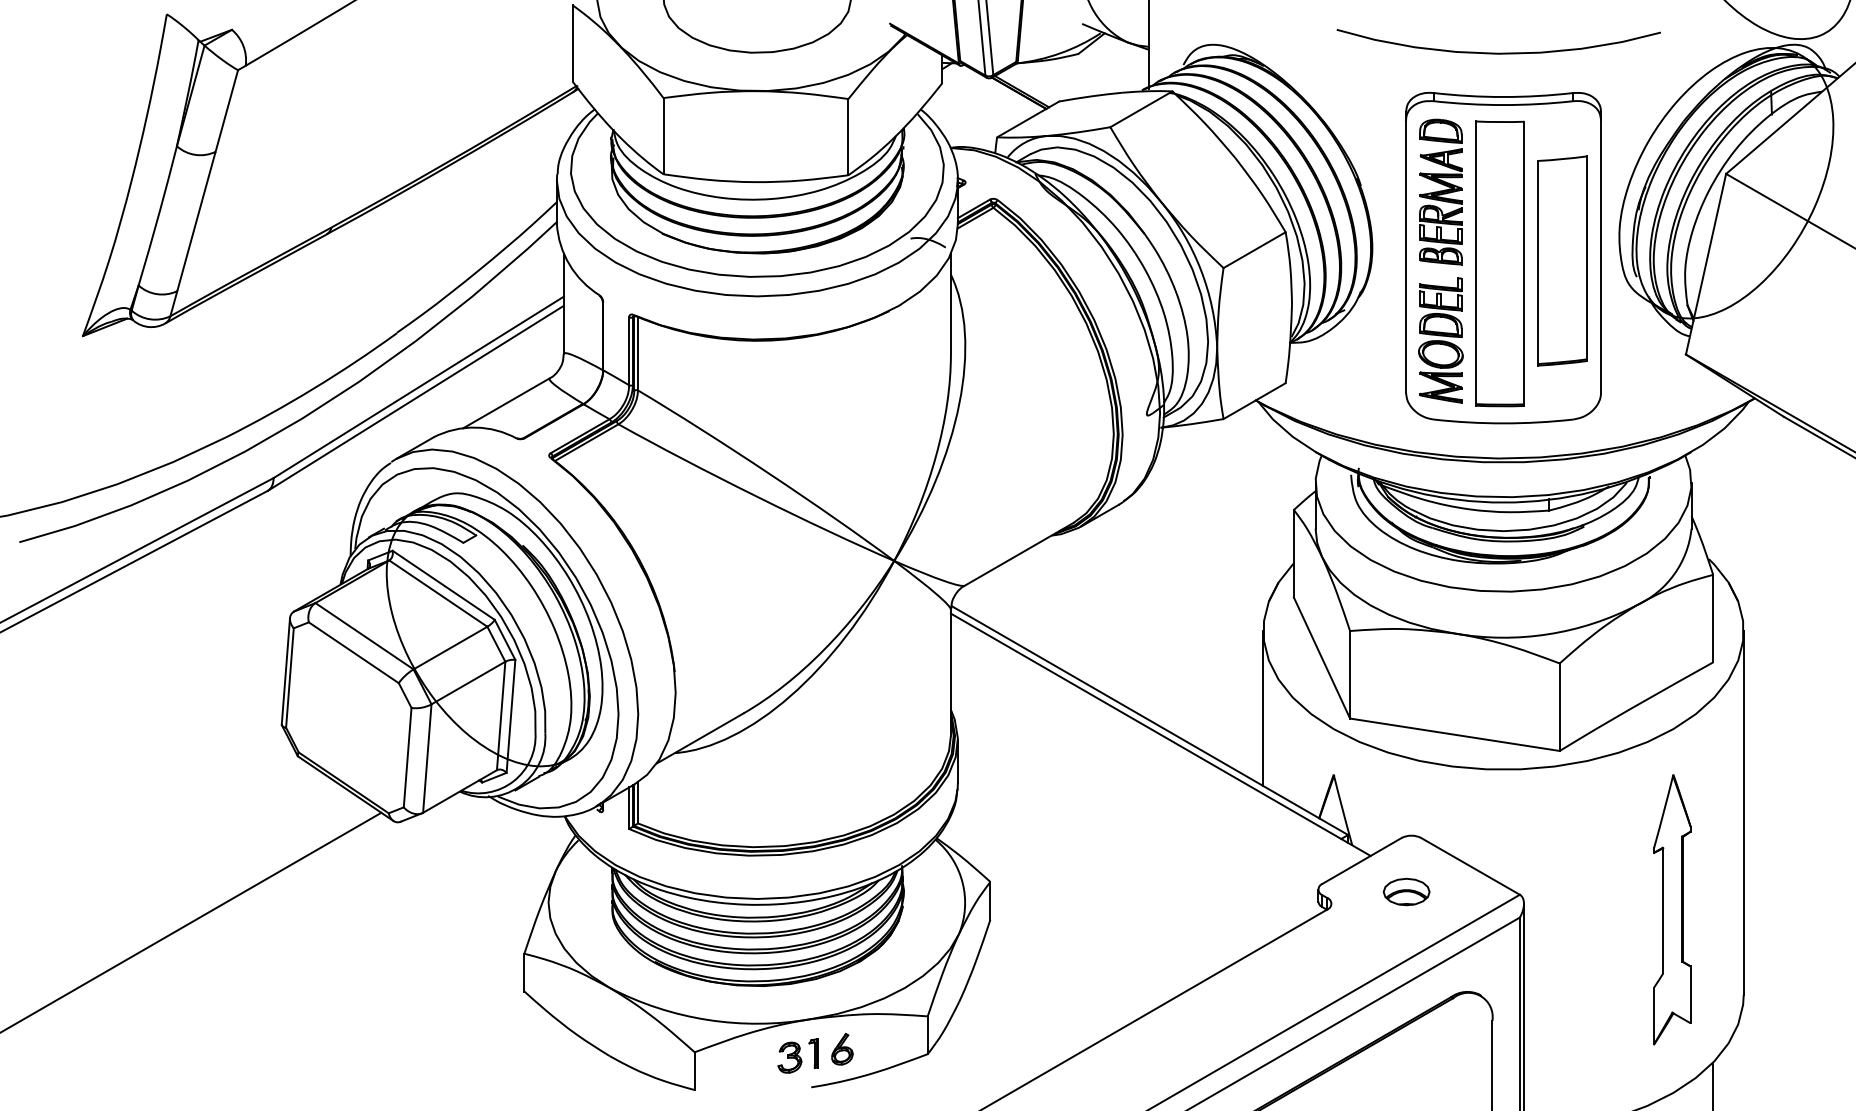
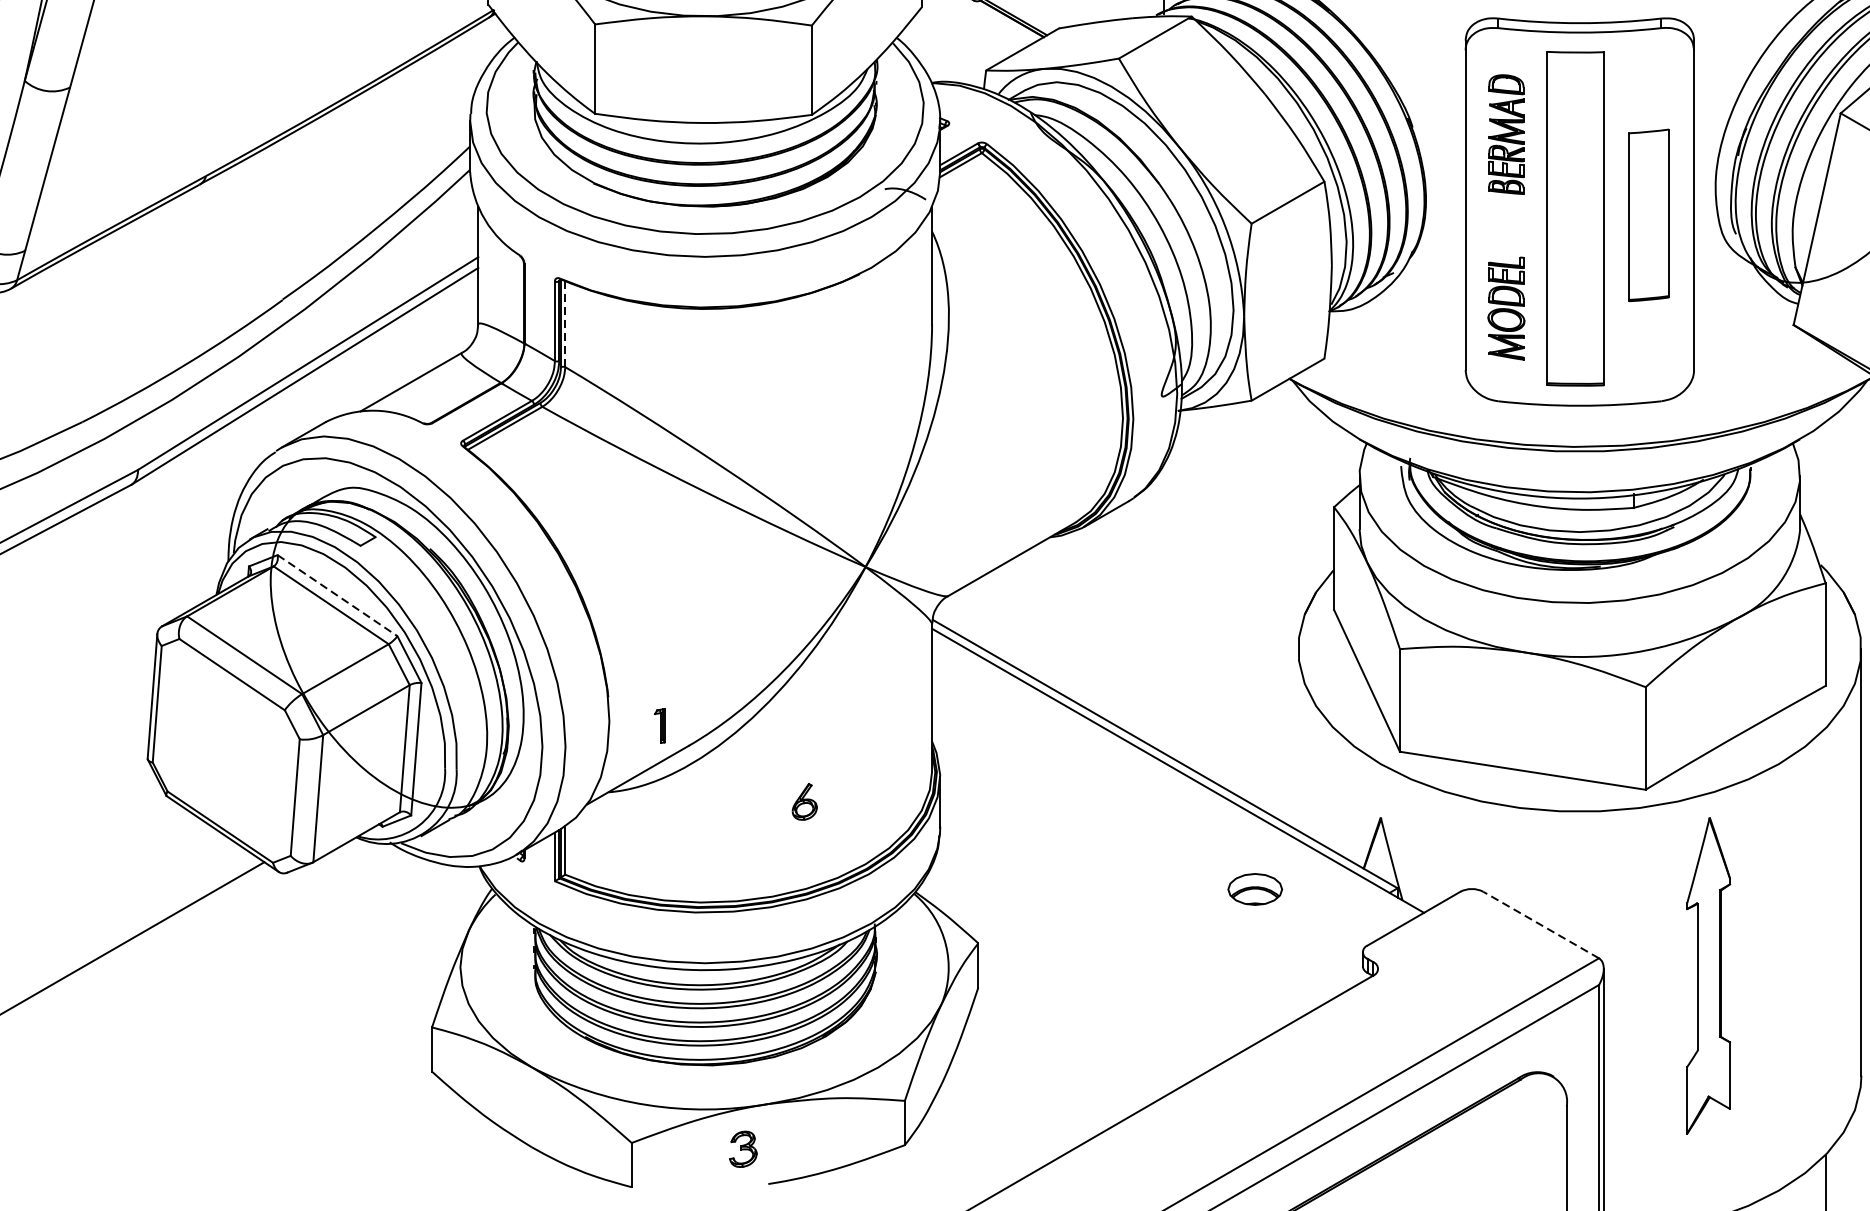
part: (1440, 191) -> (1505, 133), size x0.7
part: (1562, 260) -> (1648, 214), size x0.7
part: (1440, 340) -> (1505, 308), size x0.7
line: (638, 353) -> (565, 323), solid -> dashed
line: (443, 585) -> (337, 595), solid -> dashed
line: (1263, 708) -> (1298, 739), removed
line: (1470, 866) -> (1541, 925), solid -> dashed
part: (1406, 891) -> (1255, 888), moved
part: (1672, 909) -> (1708, 975), moved
part: (842, 1049) -> (804, 802), moved
part: (813, 1053) -> (659, 725), moved

